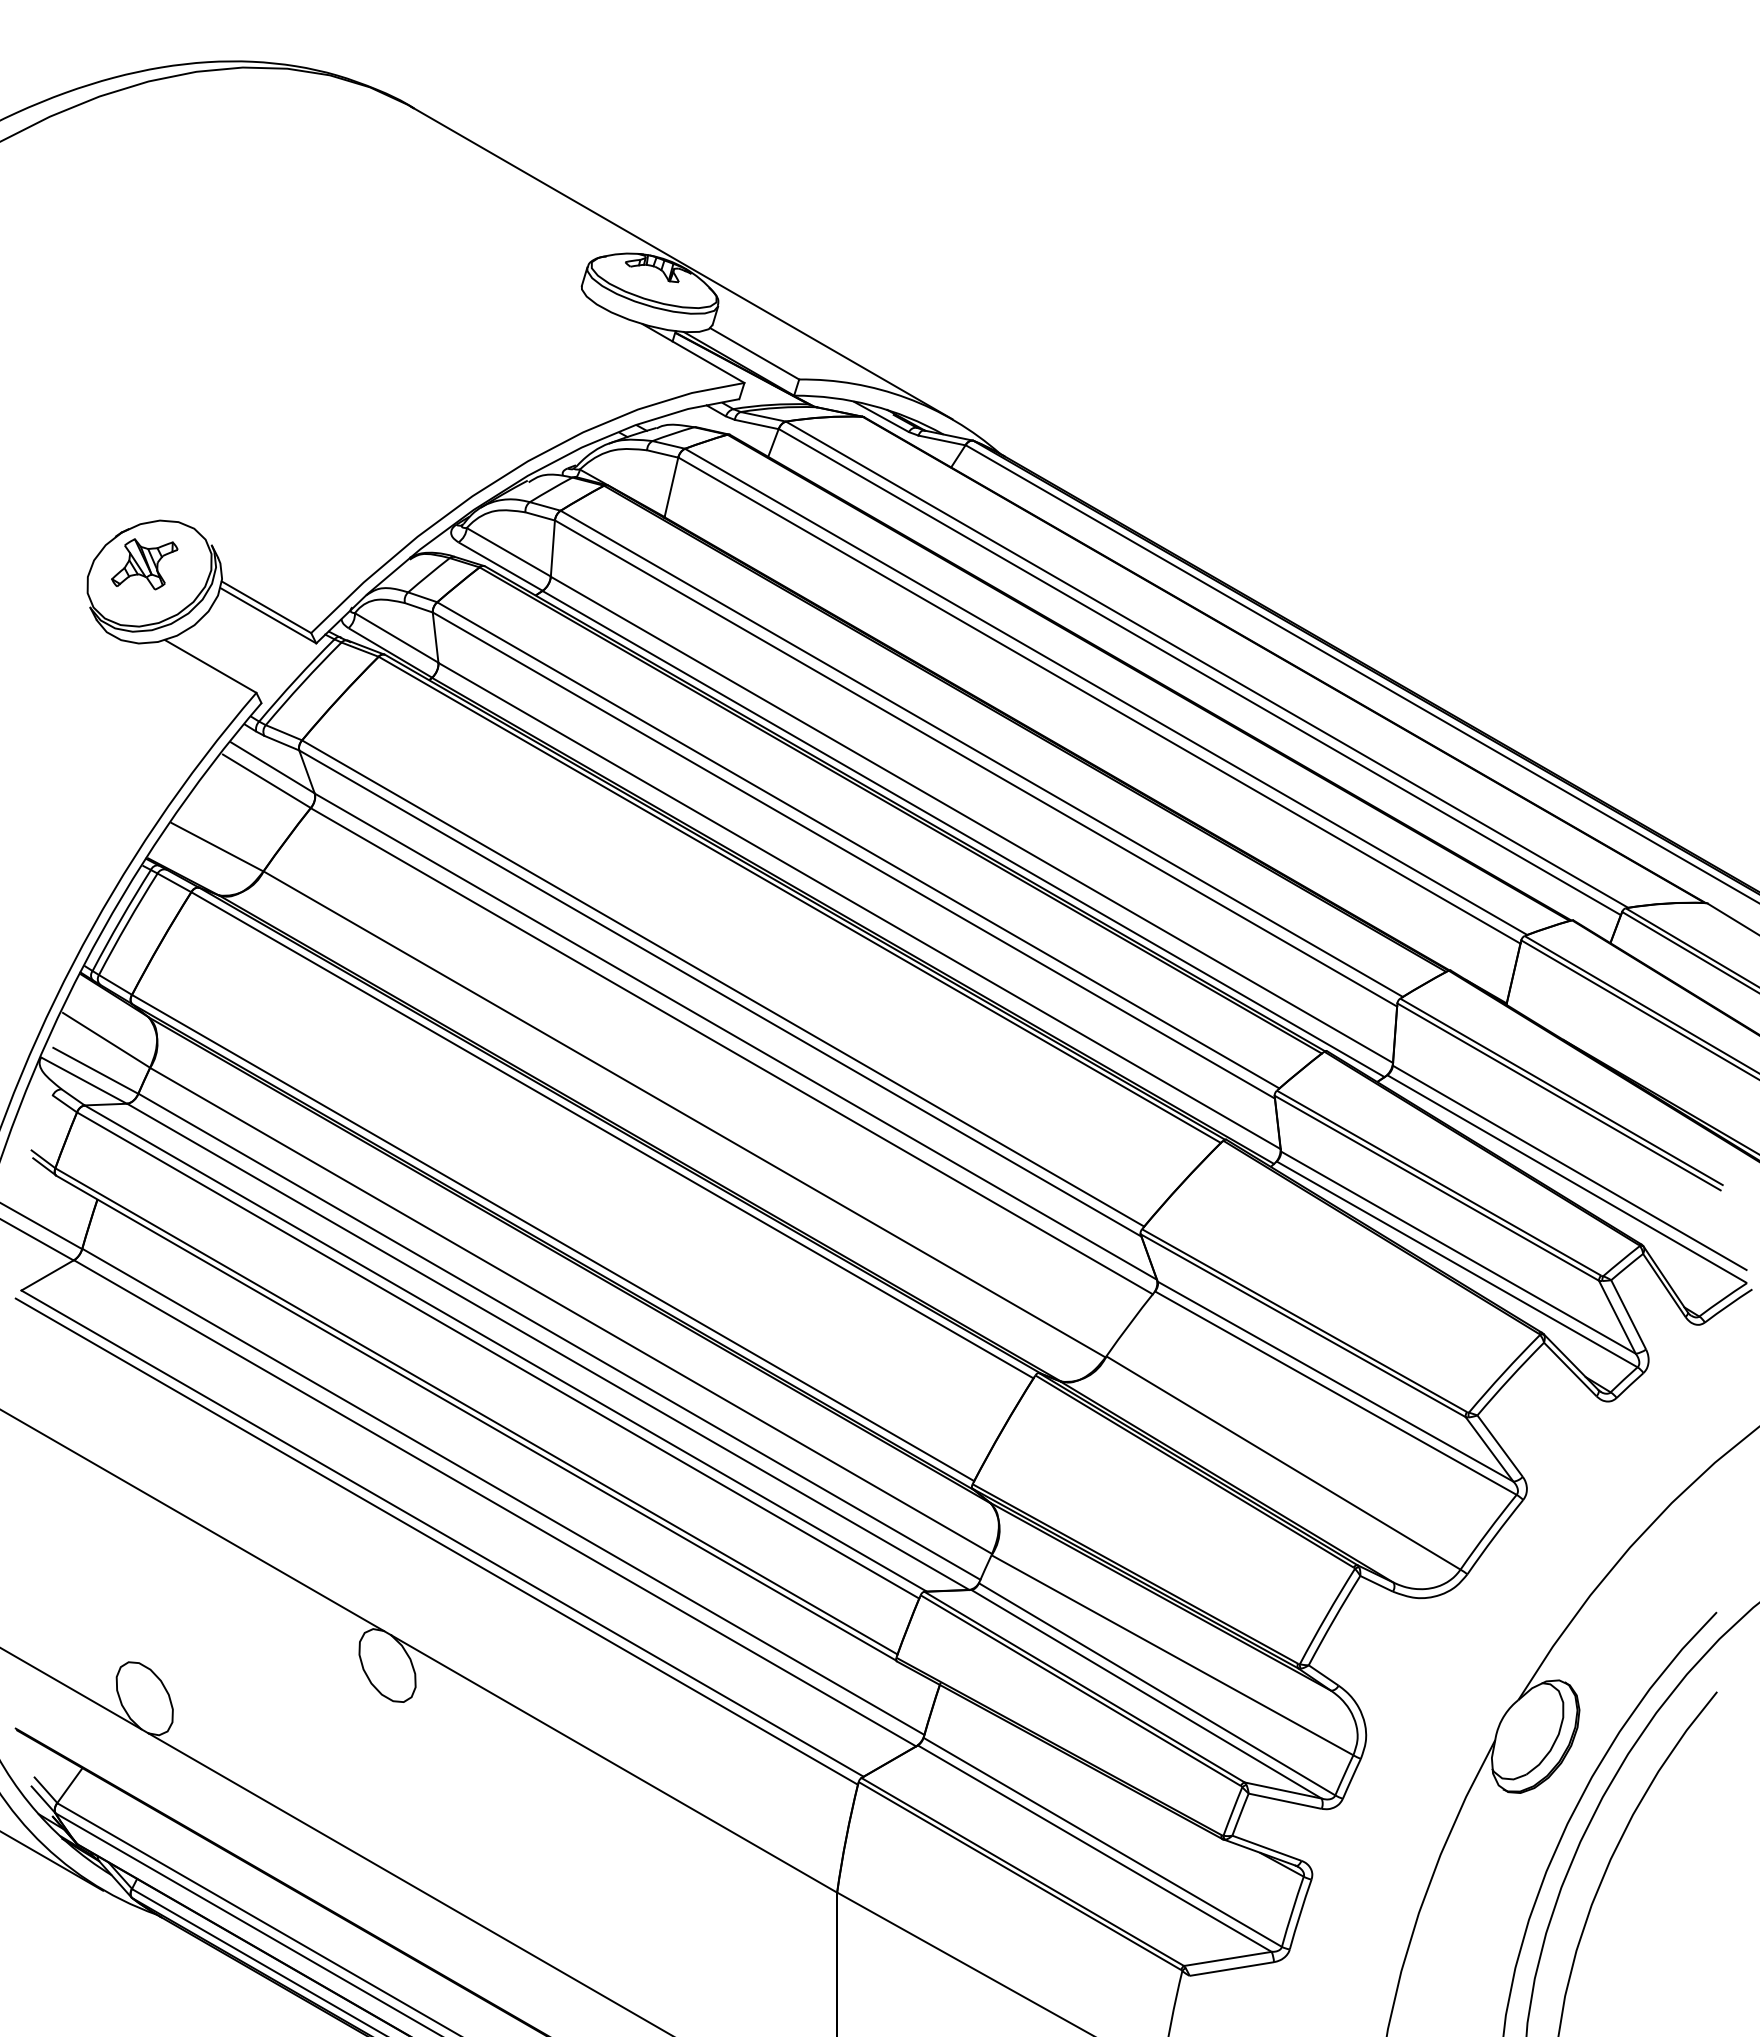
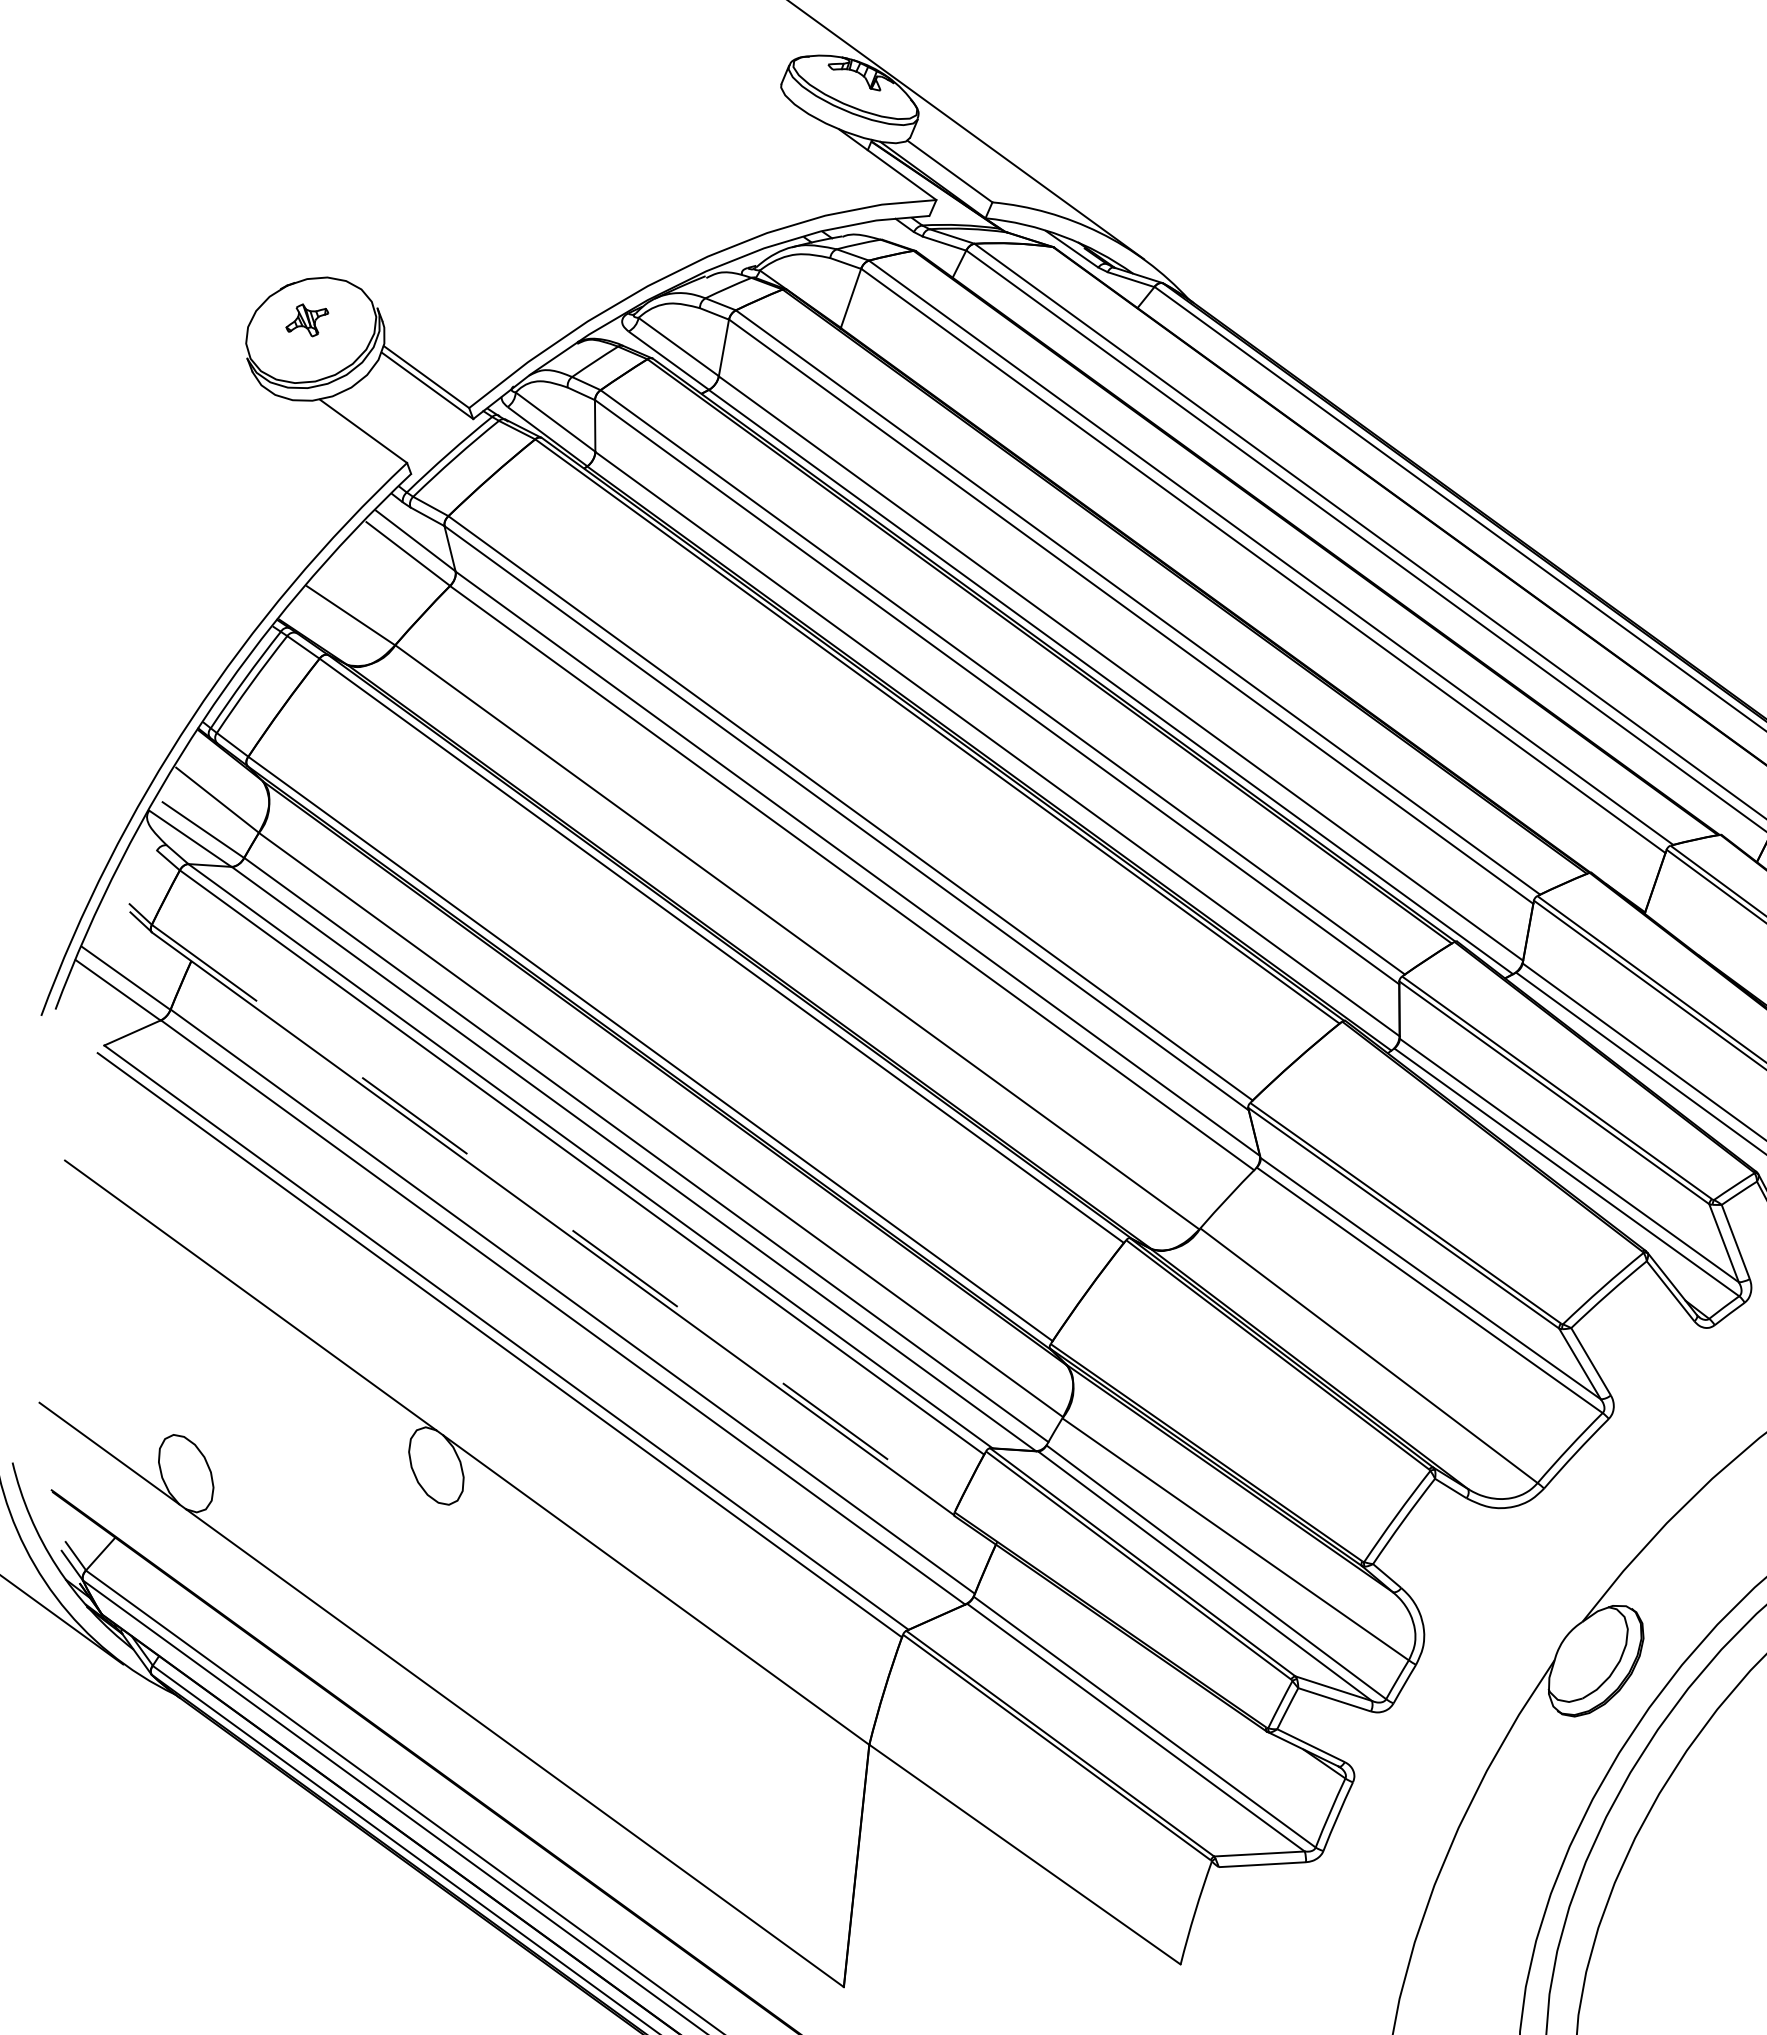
part: (144, 564) -> (307, 320), size x0.6
line: (476, 1411) -> (554, 1217), solid -> dashed

